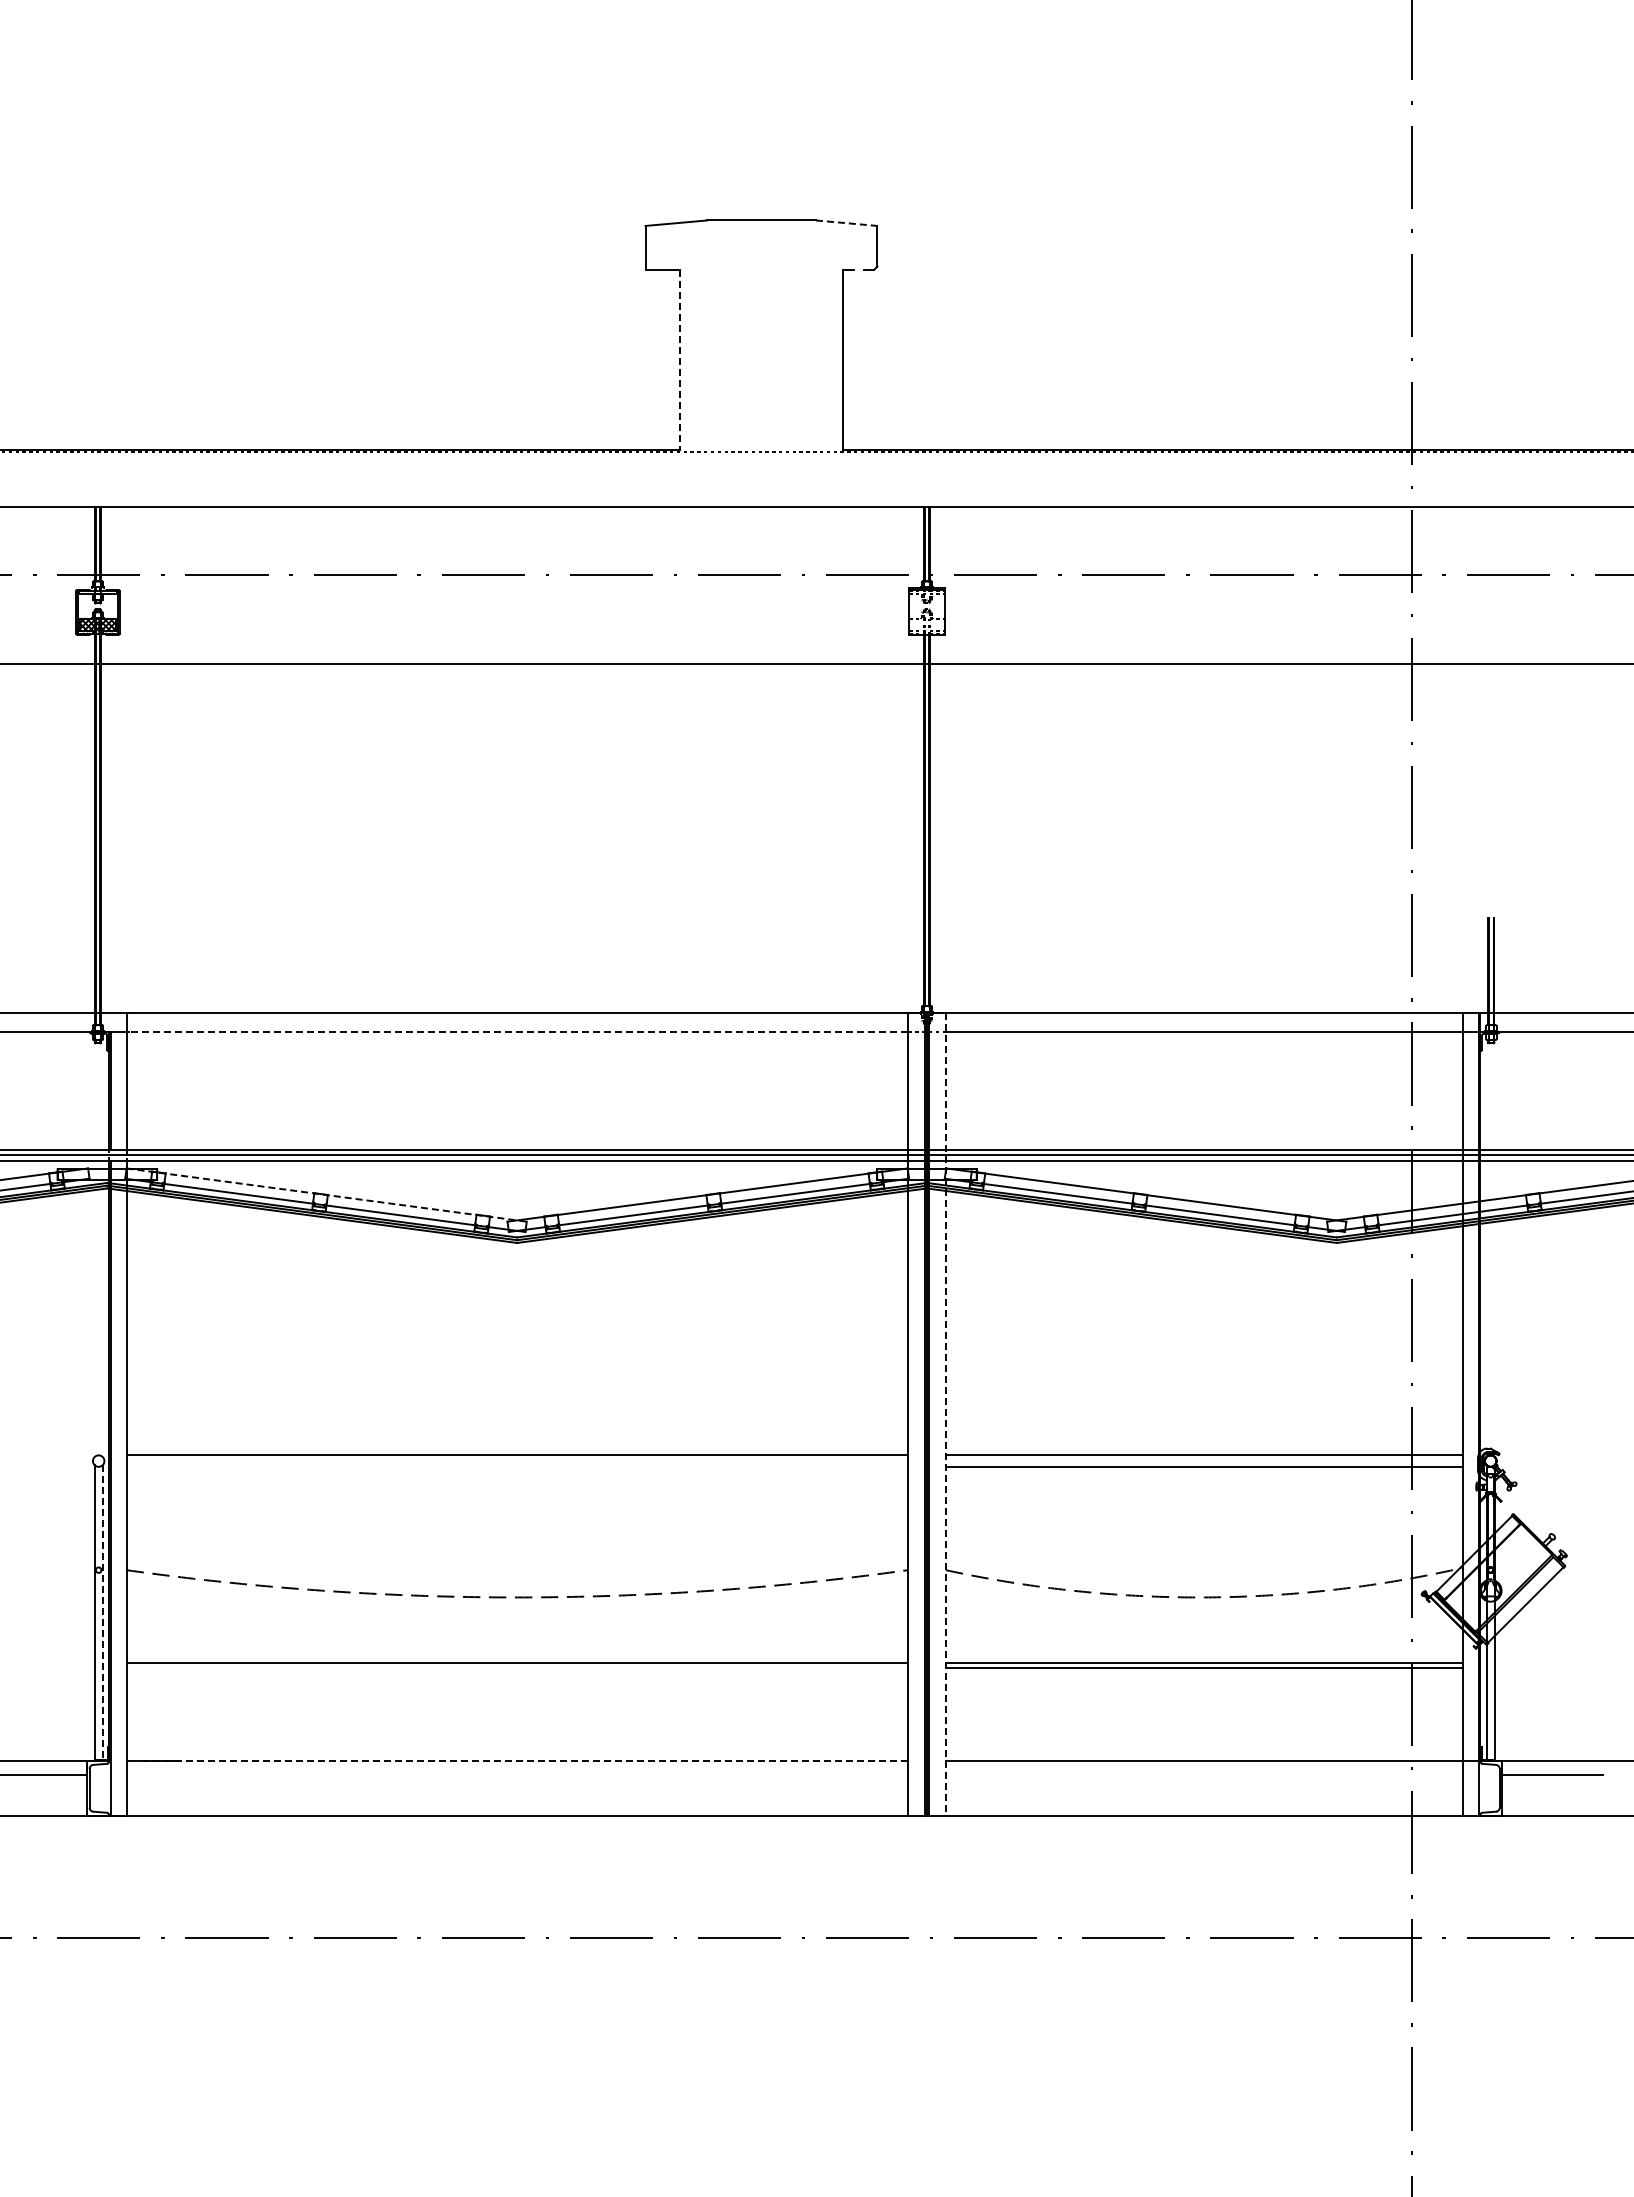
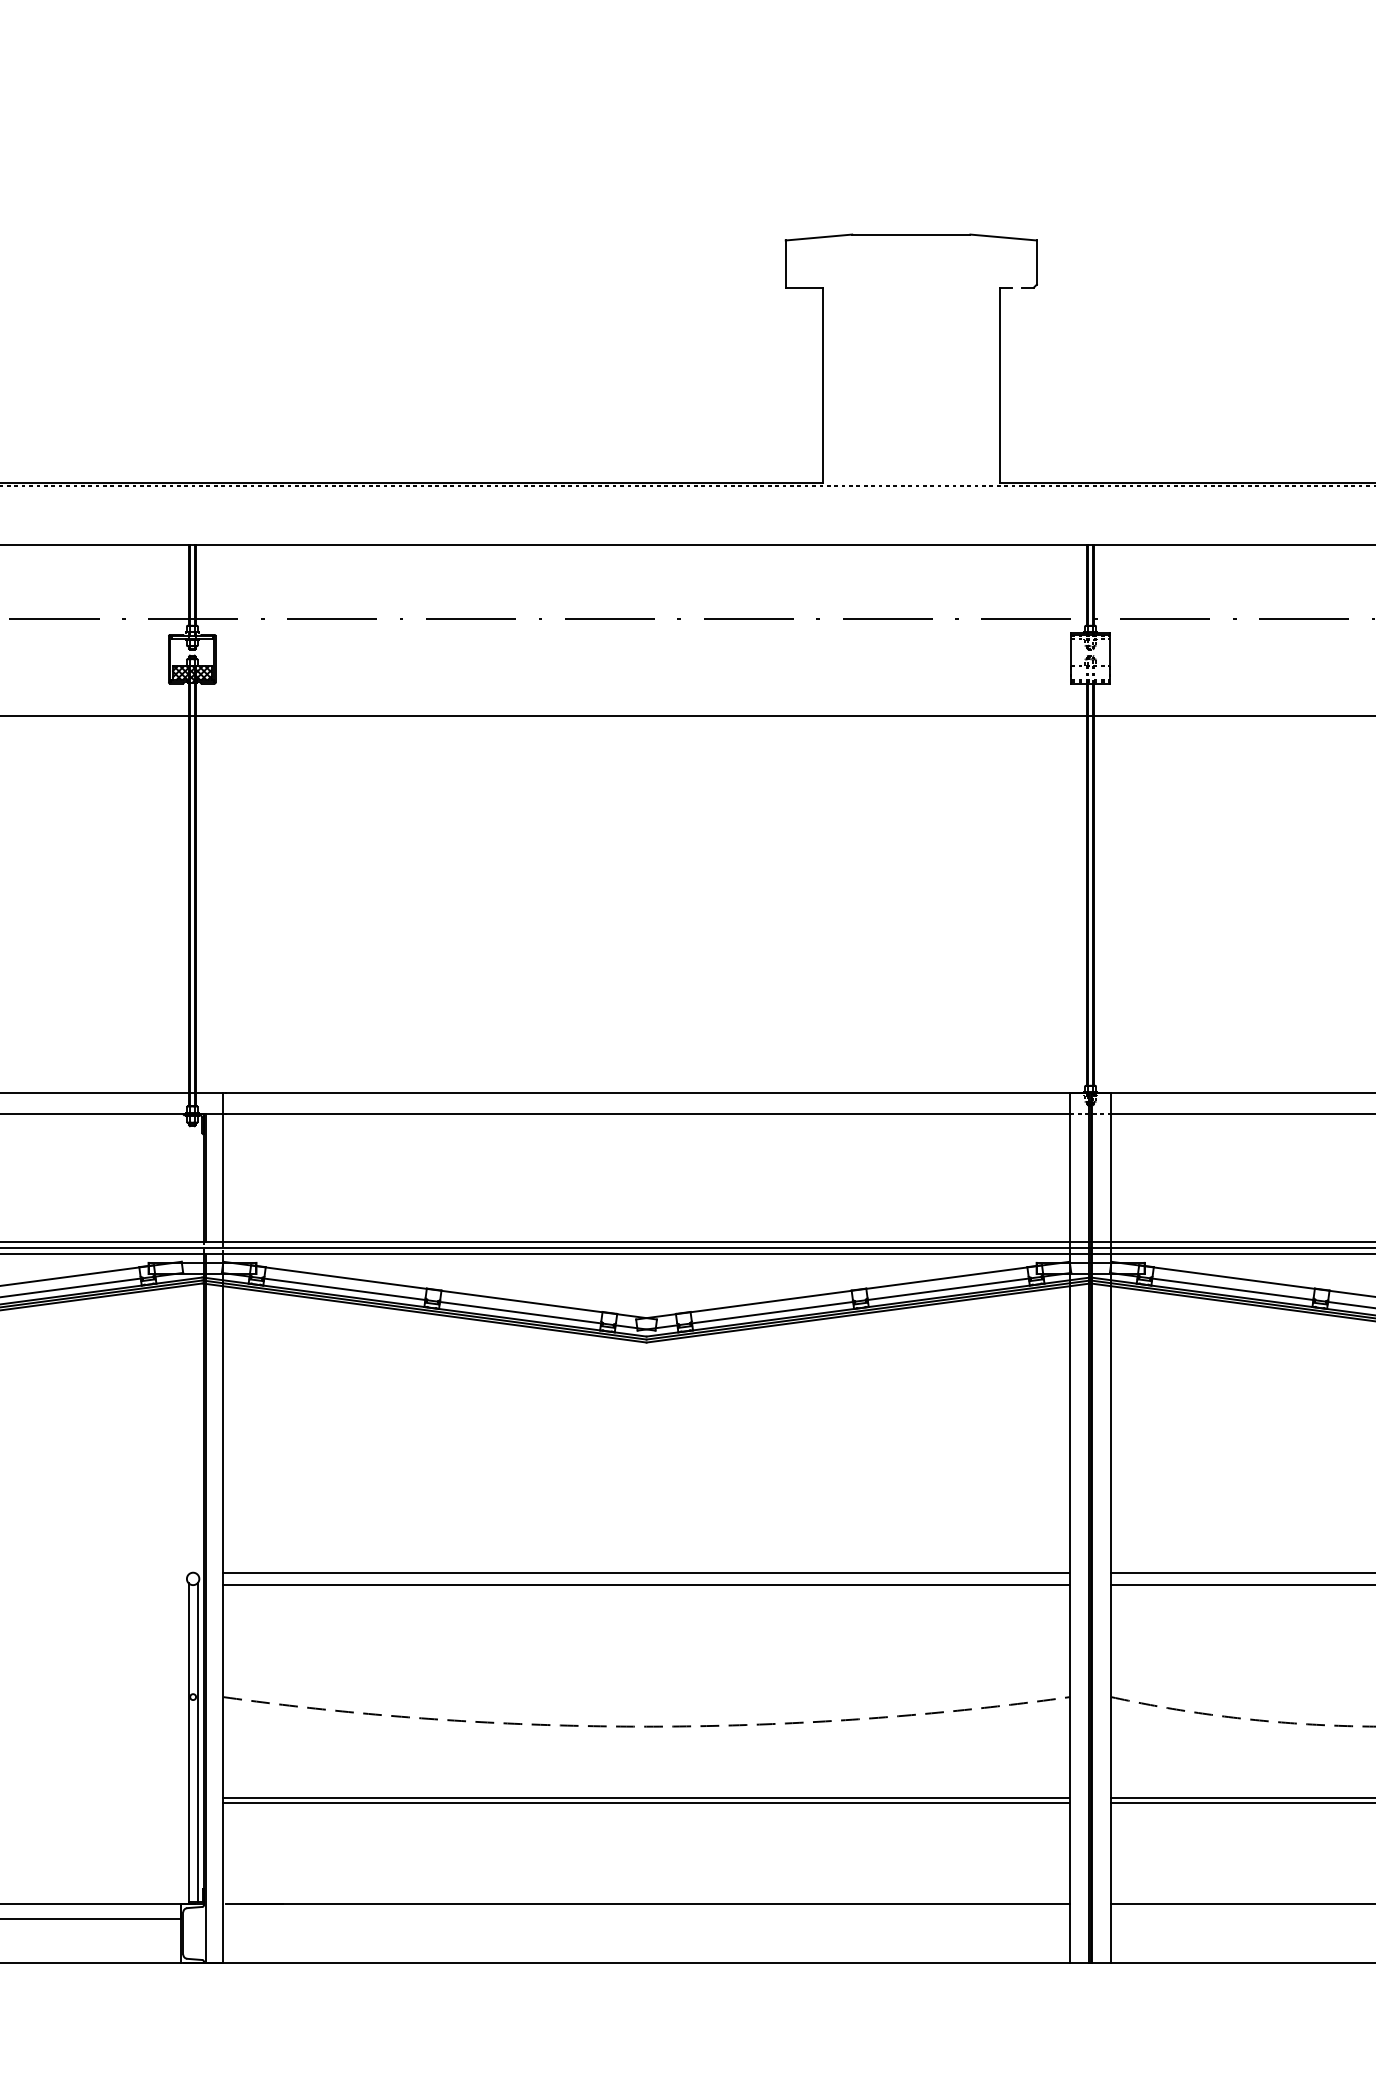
line: (846, 223) -> (1003, 237), dashed -> solid
line: (679, 359) -> (822, 385), dashed -> solid
line: (518, 1031) -> (648, 1113), dashed -> solid
line: (326, 1195) -> (439, 1291), dashed -> solid
line: (946, 1414) -> (1111, 1528), dashed -> solid
line: (516, 1466) -> (645, 1584), added
line: (102, 1612) -> (197, 1742), dashed -> solid
line: (516, 1668) -> (645, 1803), added
line: (525, 1761) -> (655, 1904), dashed -> solid

